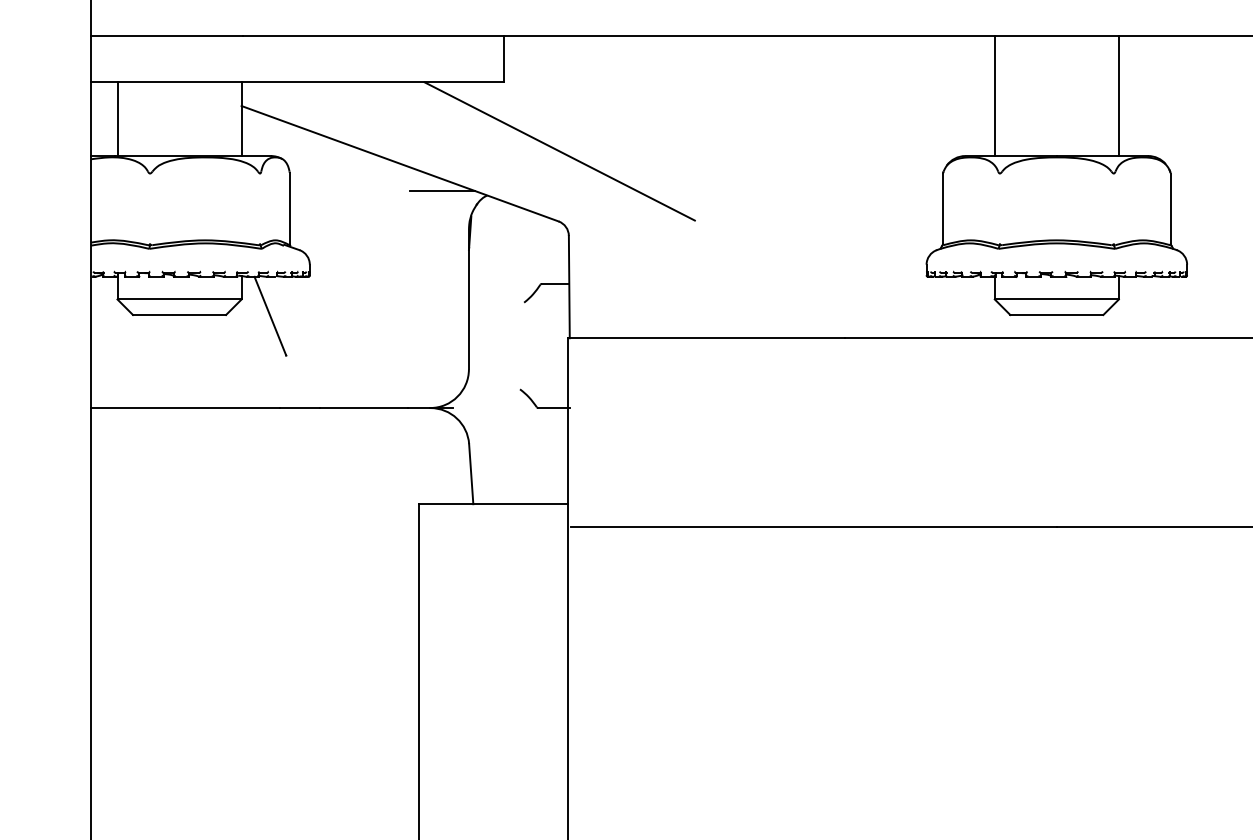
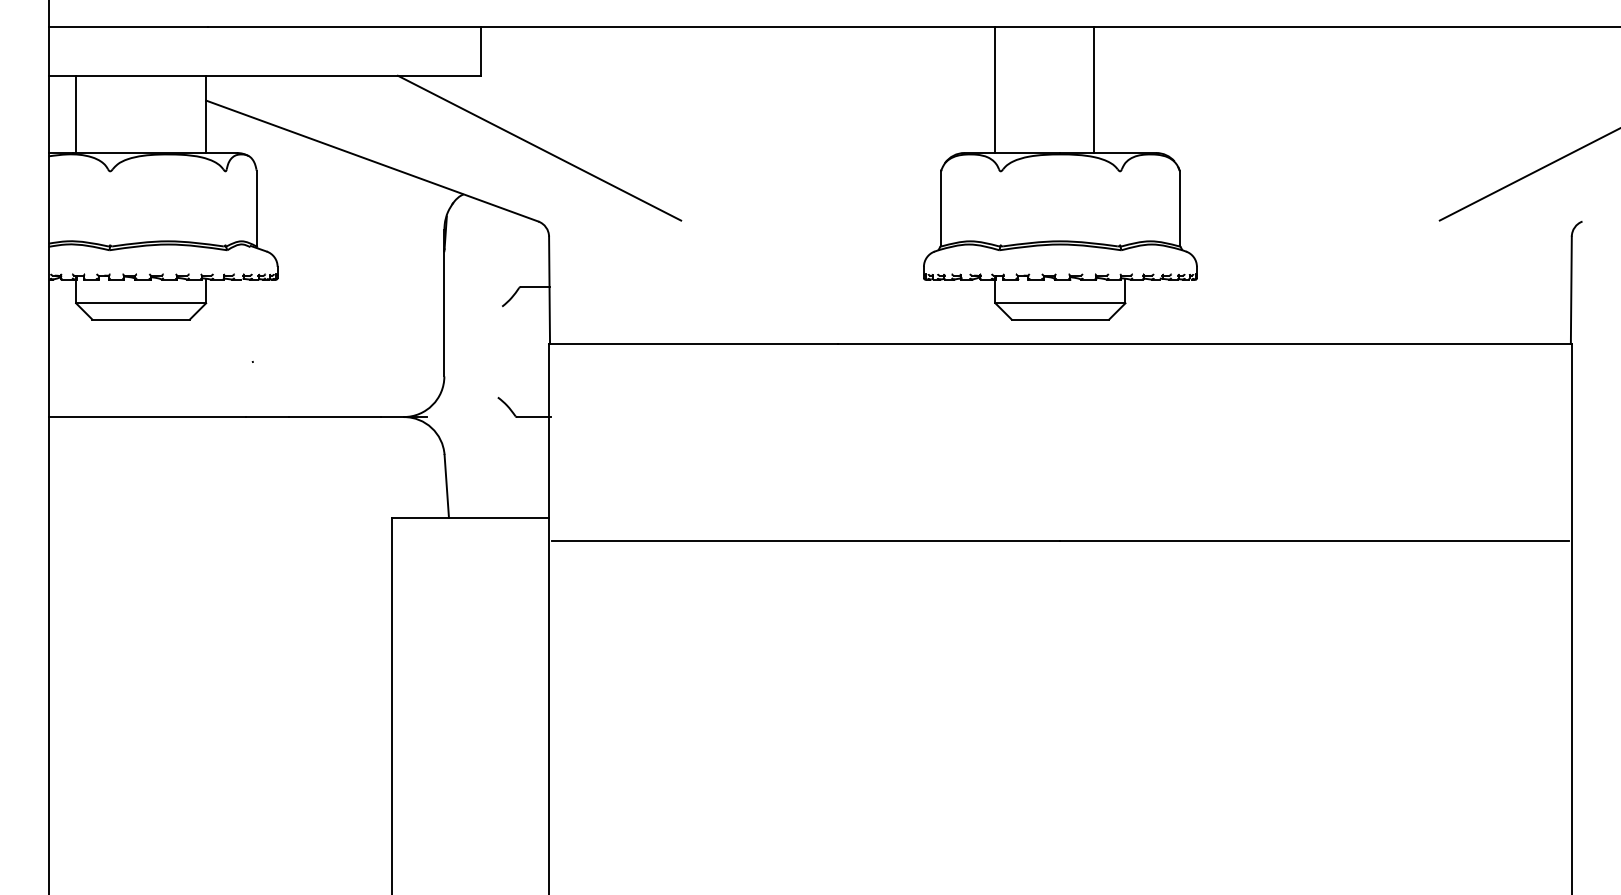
line: (1118, 95) -> (1094, 89), moved
line: (442, 190) -> (416, 189), removed
line: (269, 315) -> (235, 320), removed

